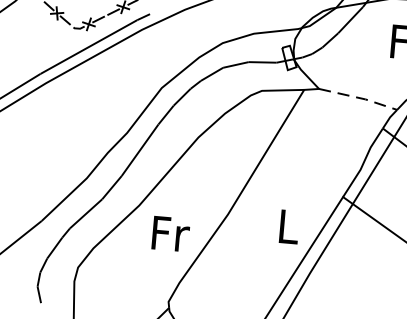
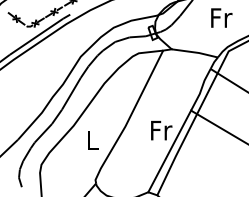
line: (361, 98) -> (196, 52), dashed -> solid
text: (289, 226) -> (161, 130), L -> Fr
text: (171, 233) -> (93, 140), Fr -> L

